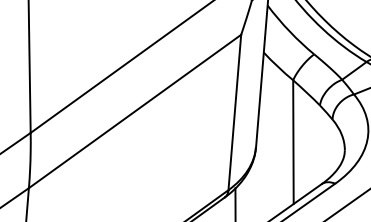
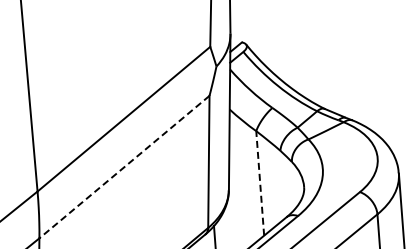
line: (135, 111) -> (124, 167), solid -> dashed
line: (293, 141) -> (260, 182), solid -> dashed

